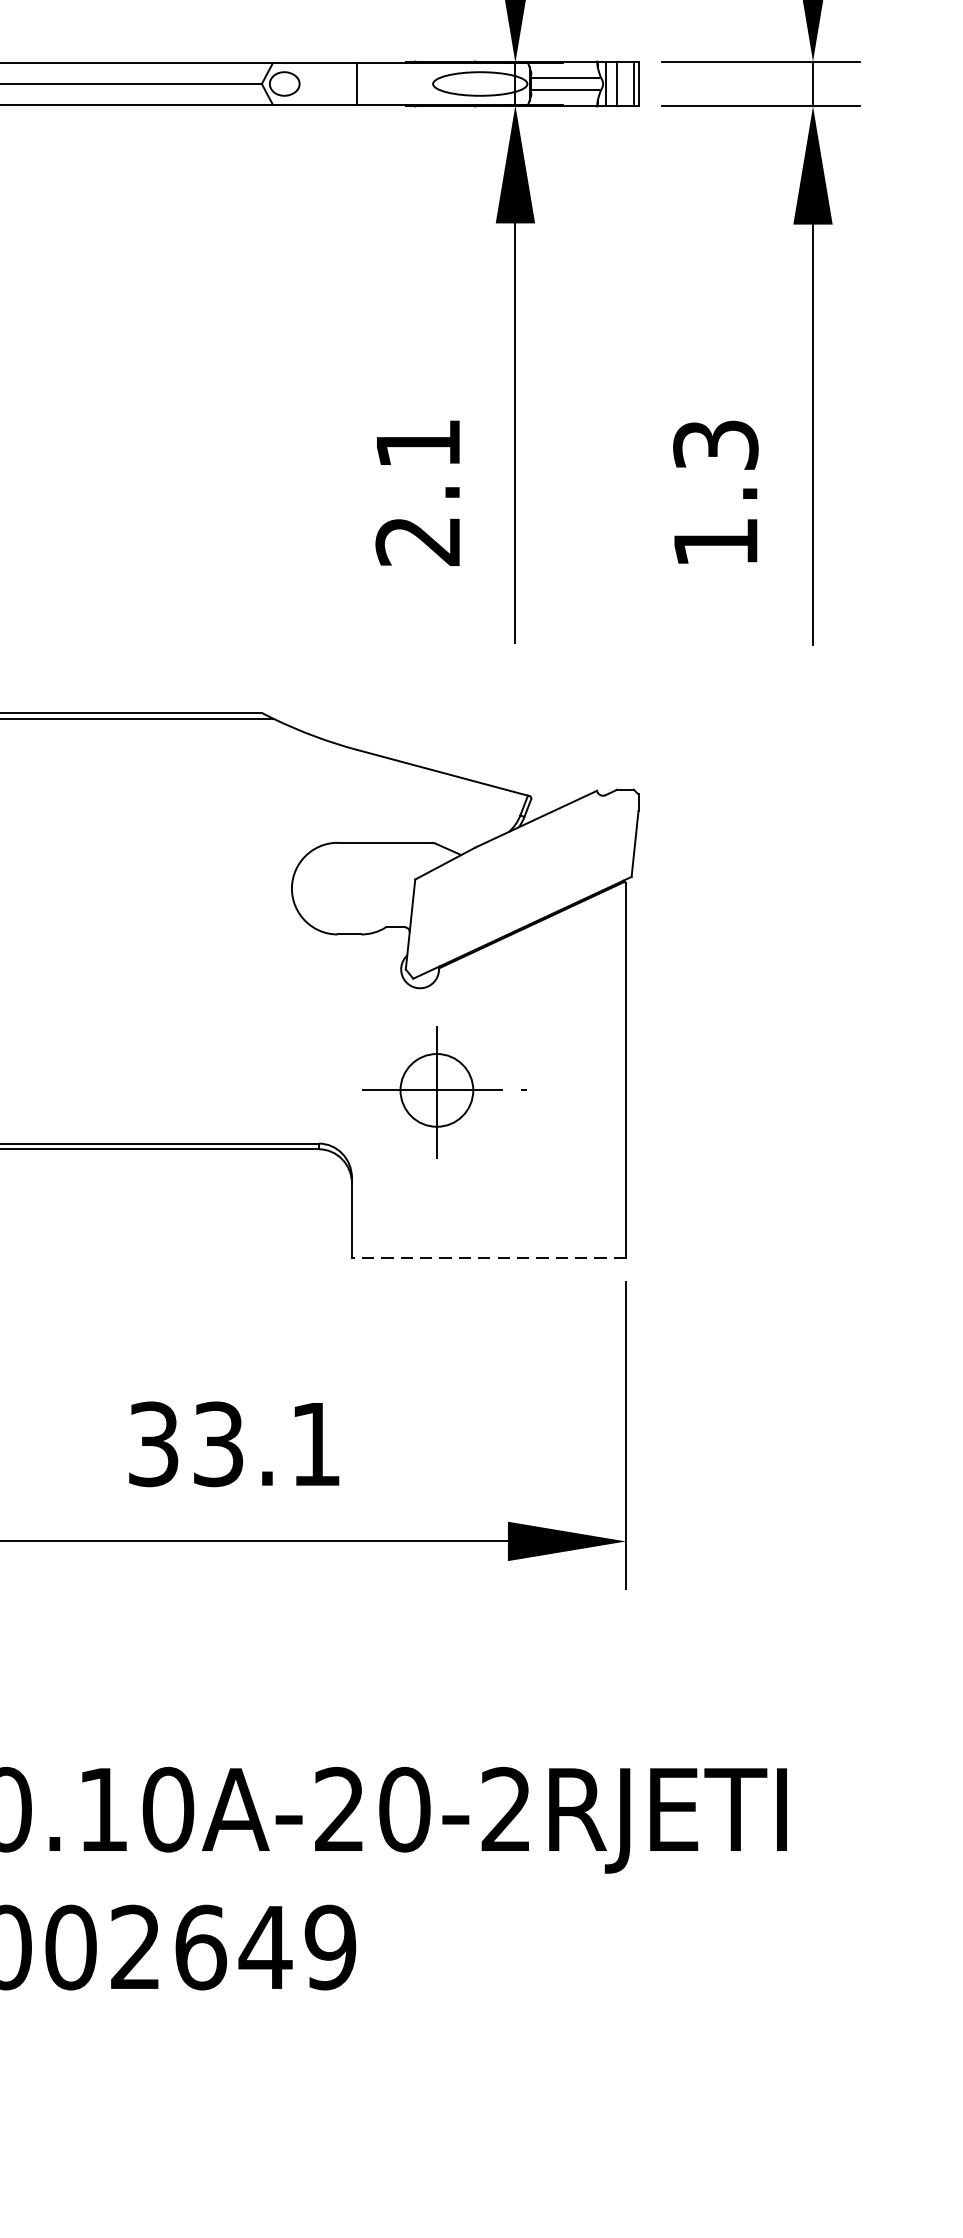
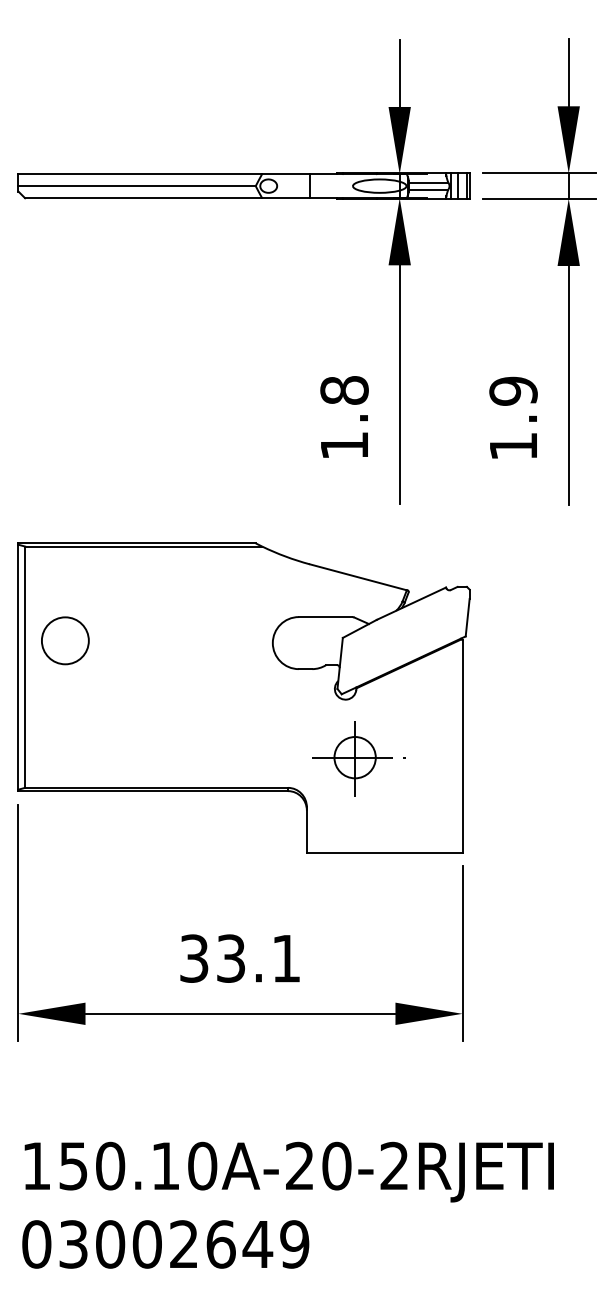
text: (715, 443) -> (513, 390), 1.3 -> 1.9
text: (418, 491) -> (344, 417), 2.1 -> 1.8
line: (488, 1257) -> (384, 852), dashed -> solid

